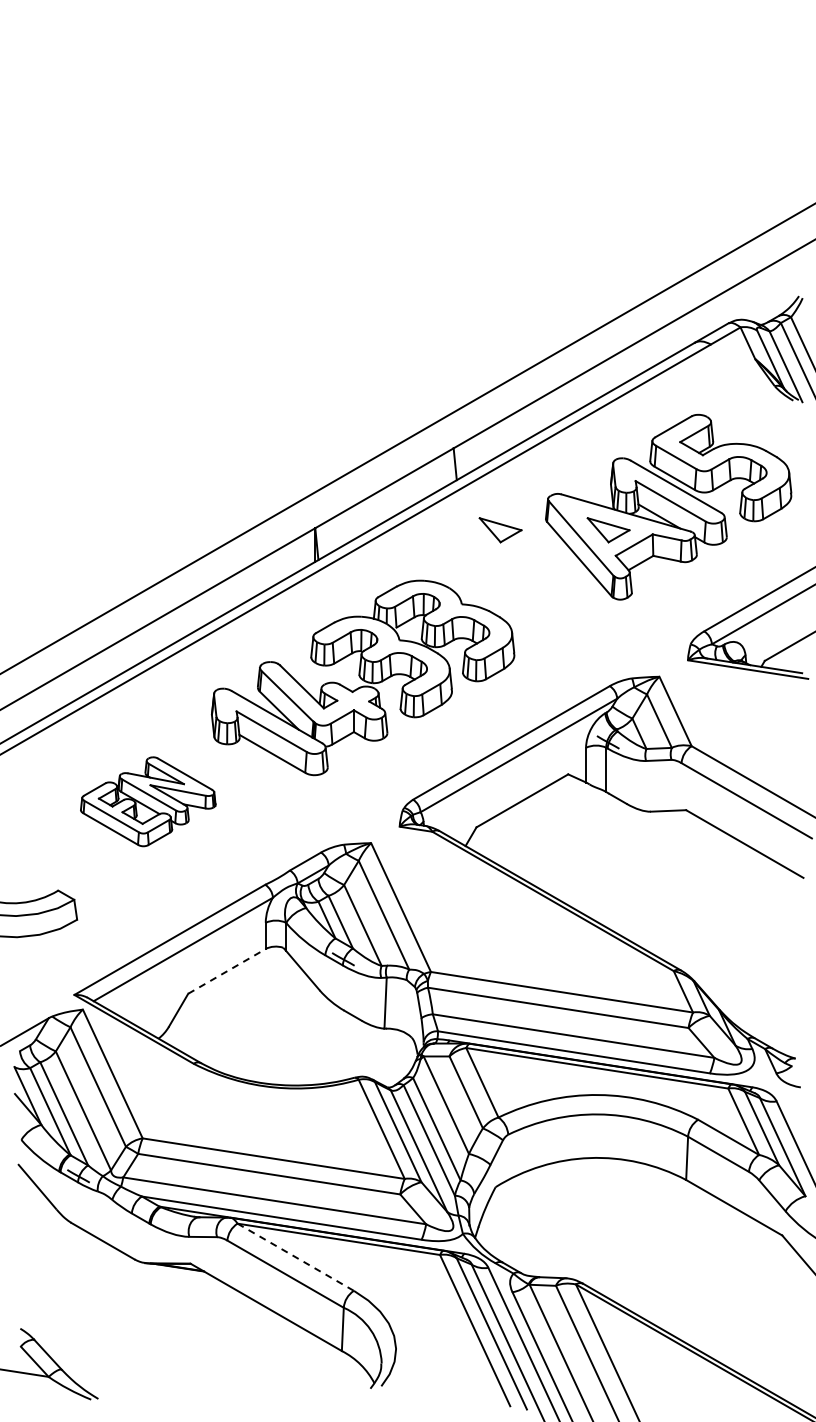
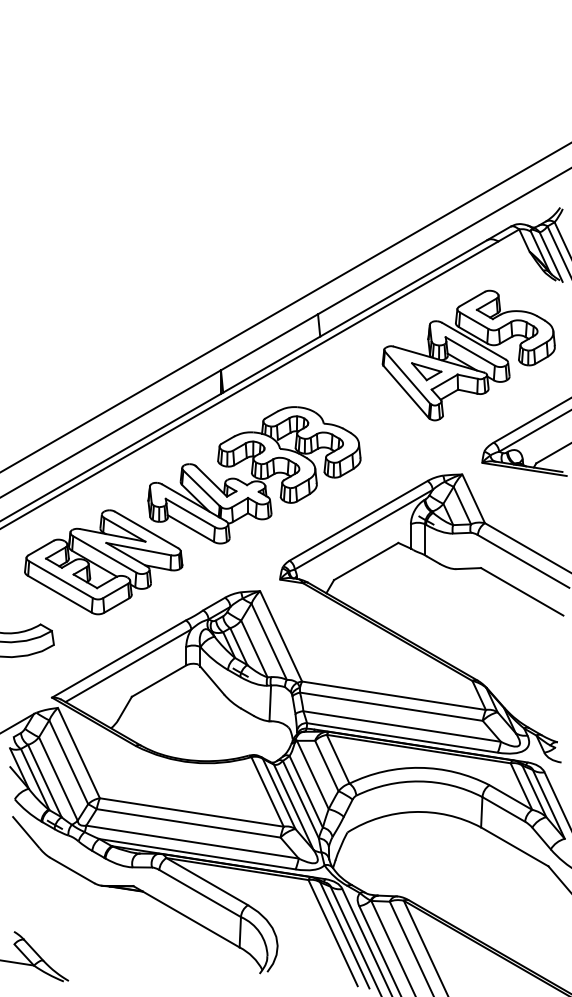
part: (500, 530) -> (350, 371), removed
part: (148, 801) -> (103, 561), size x1.67
line: (227, 971) -> (159, 681), dashed -> solid
line: (296, 1257) -> (207, 881), dashed -> solid

